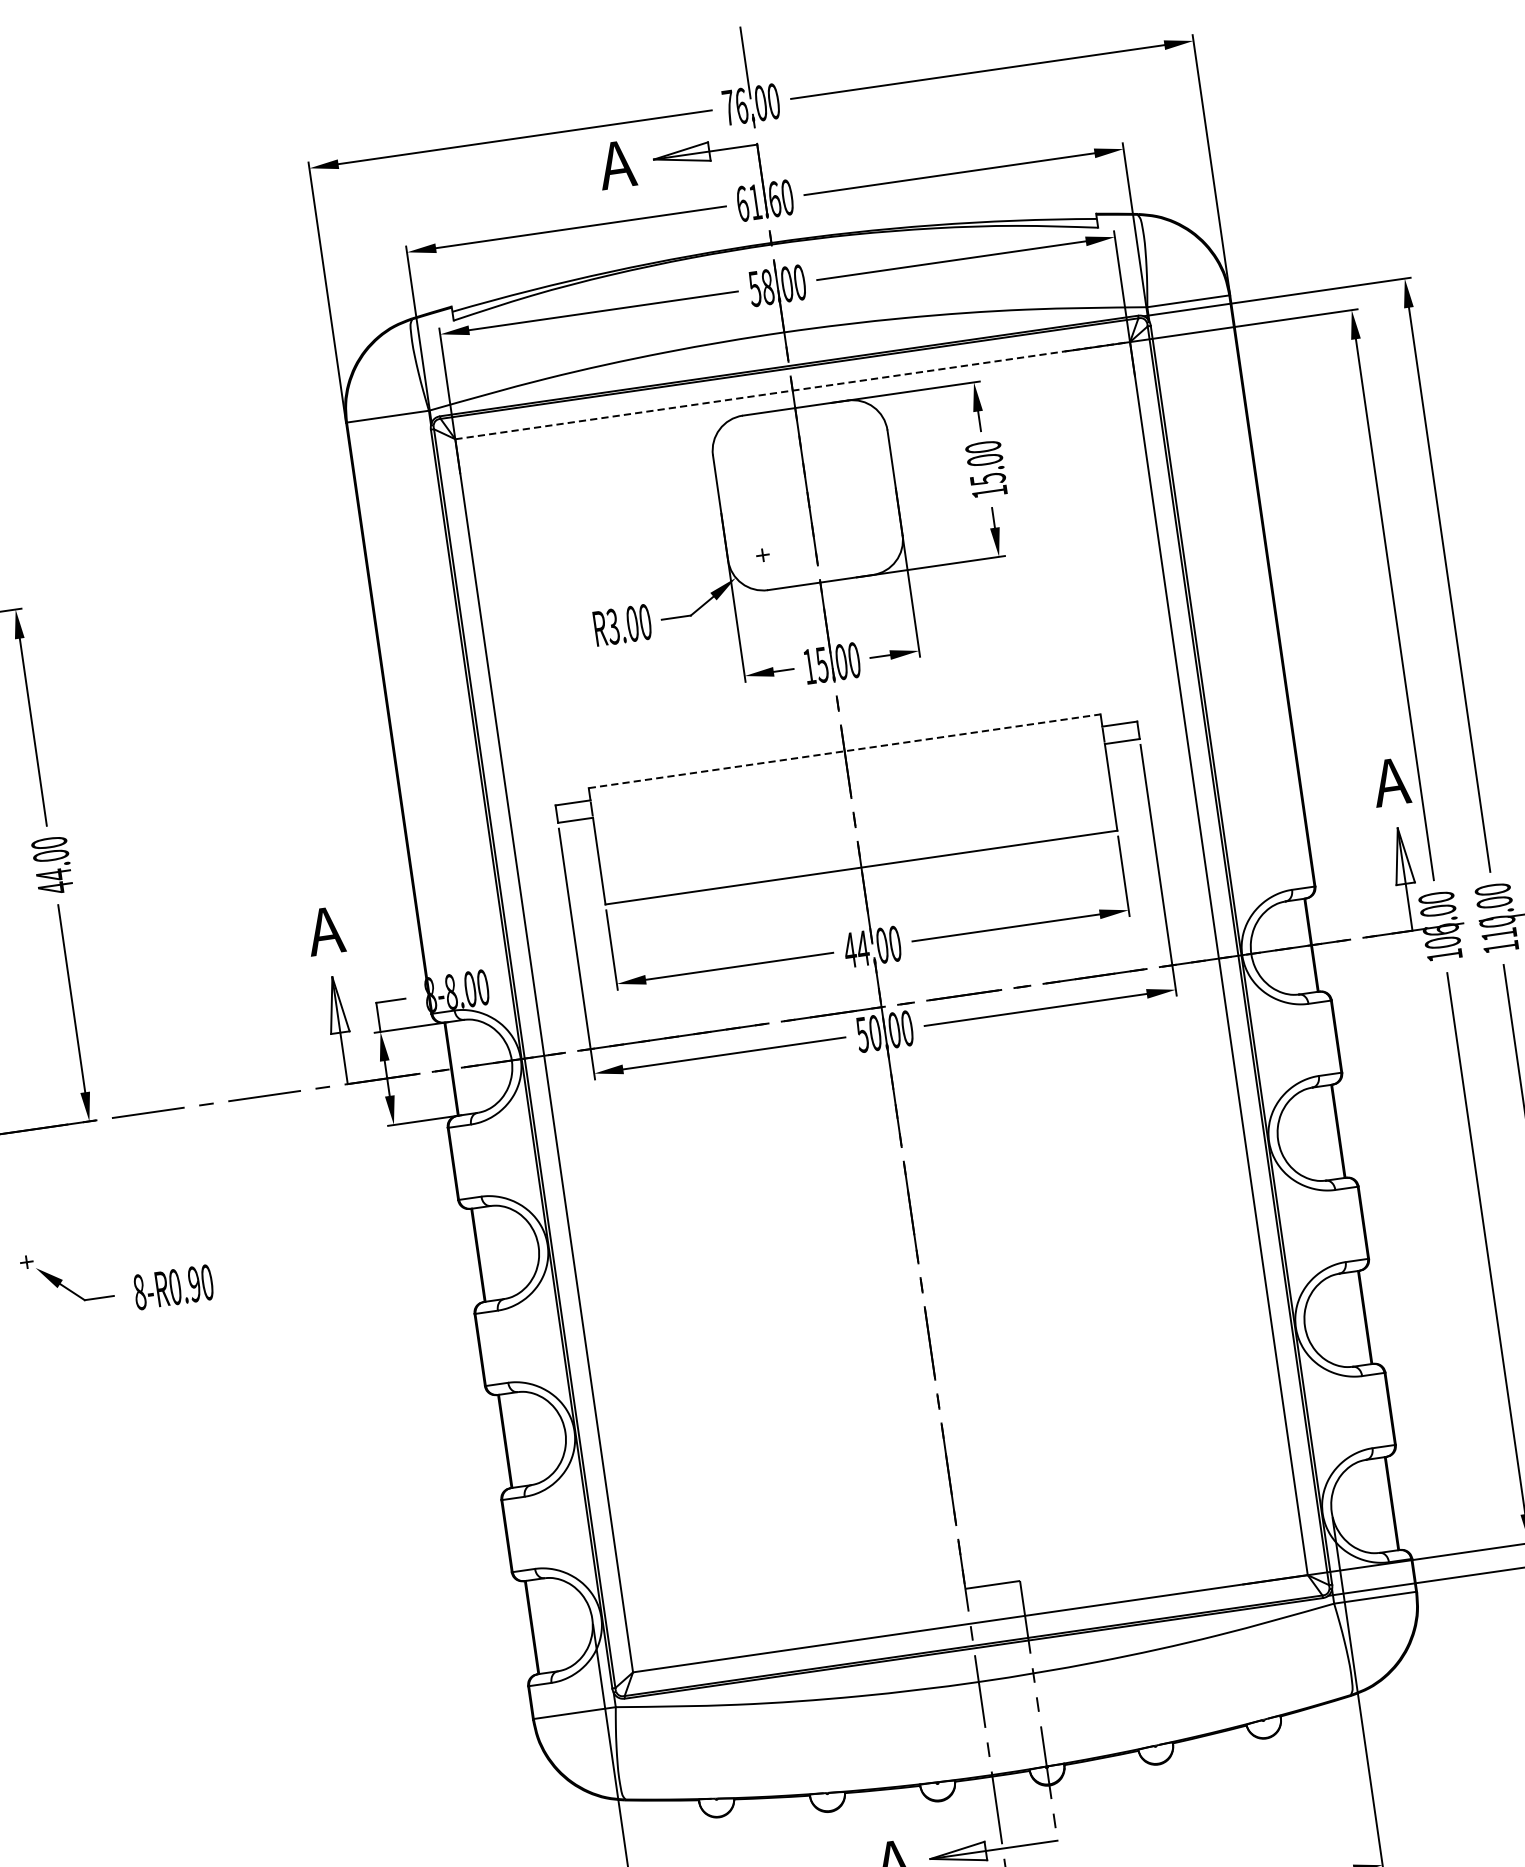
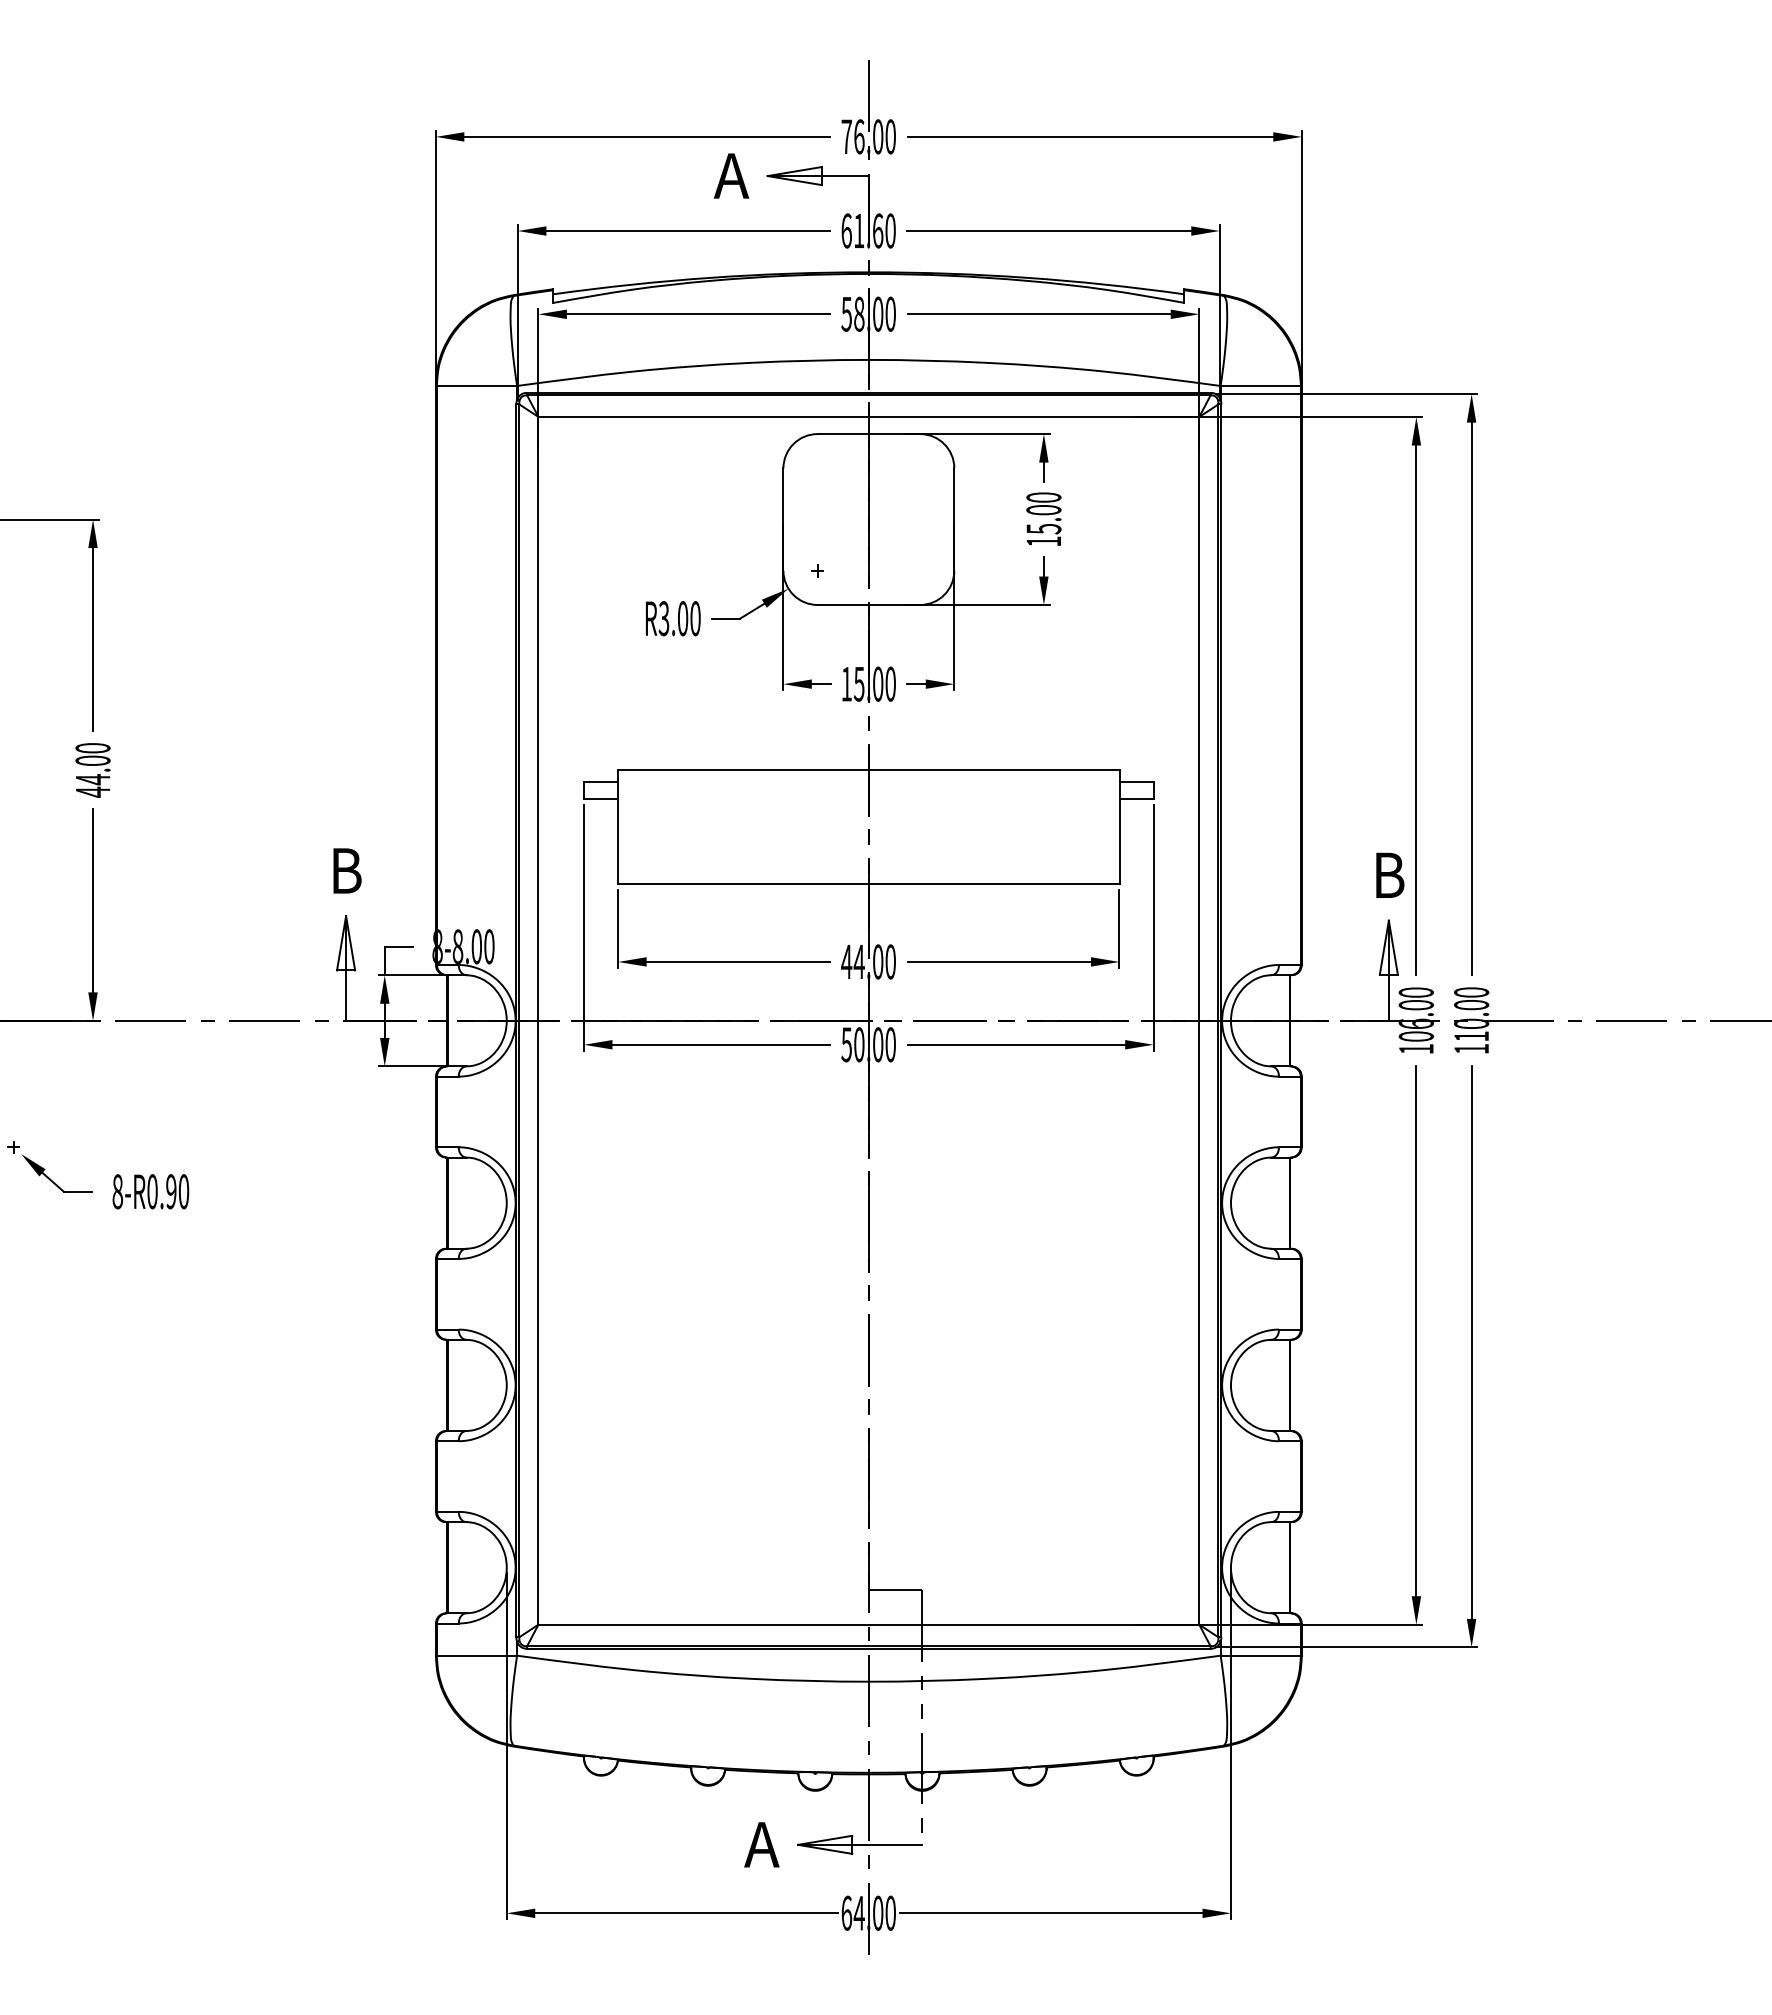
line: (793, 391) -> (869, 417), dashed -> solid
line: (844, 751) -> (868, 770), dashed -> solid
text: (1390, 781) -> (1388, 874), A -> B
text: (325, 930) -> (345, 870), A -> B

